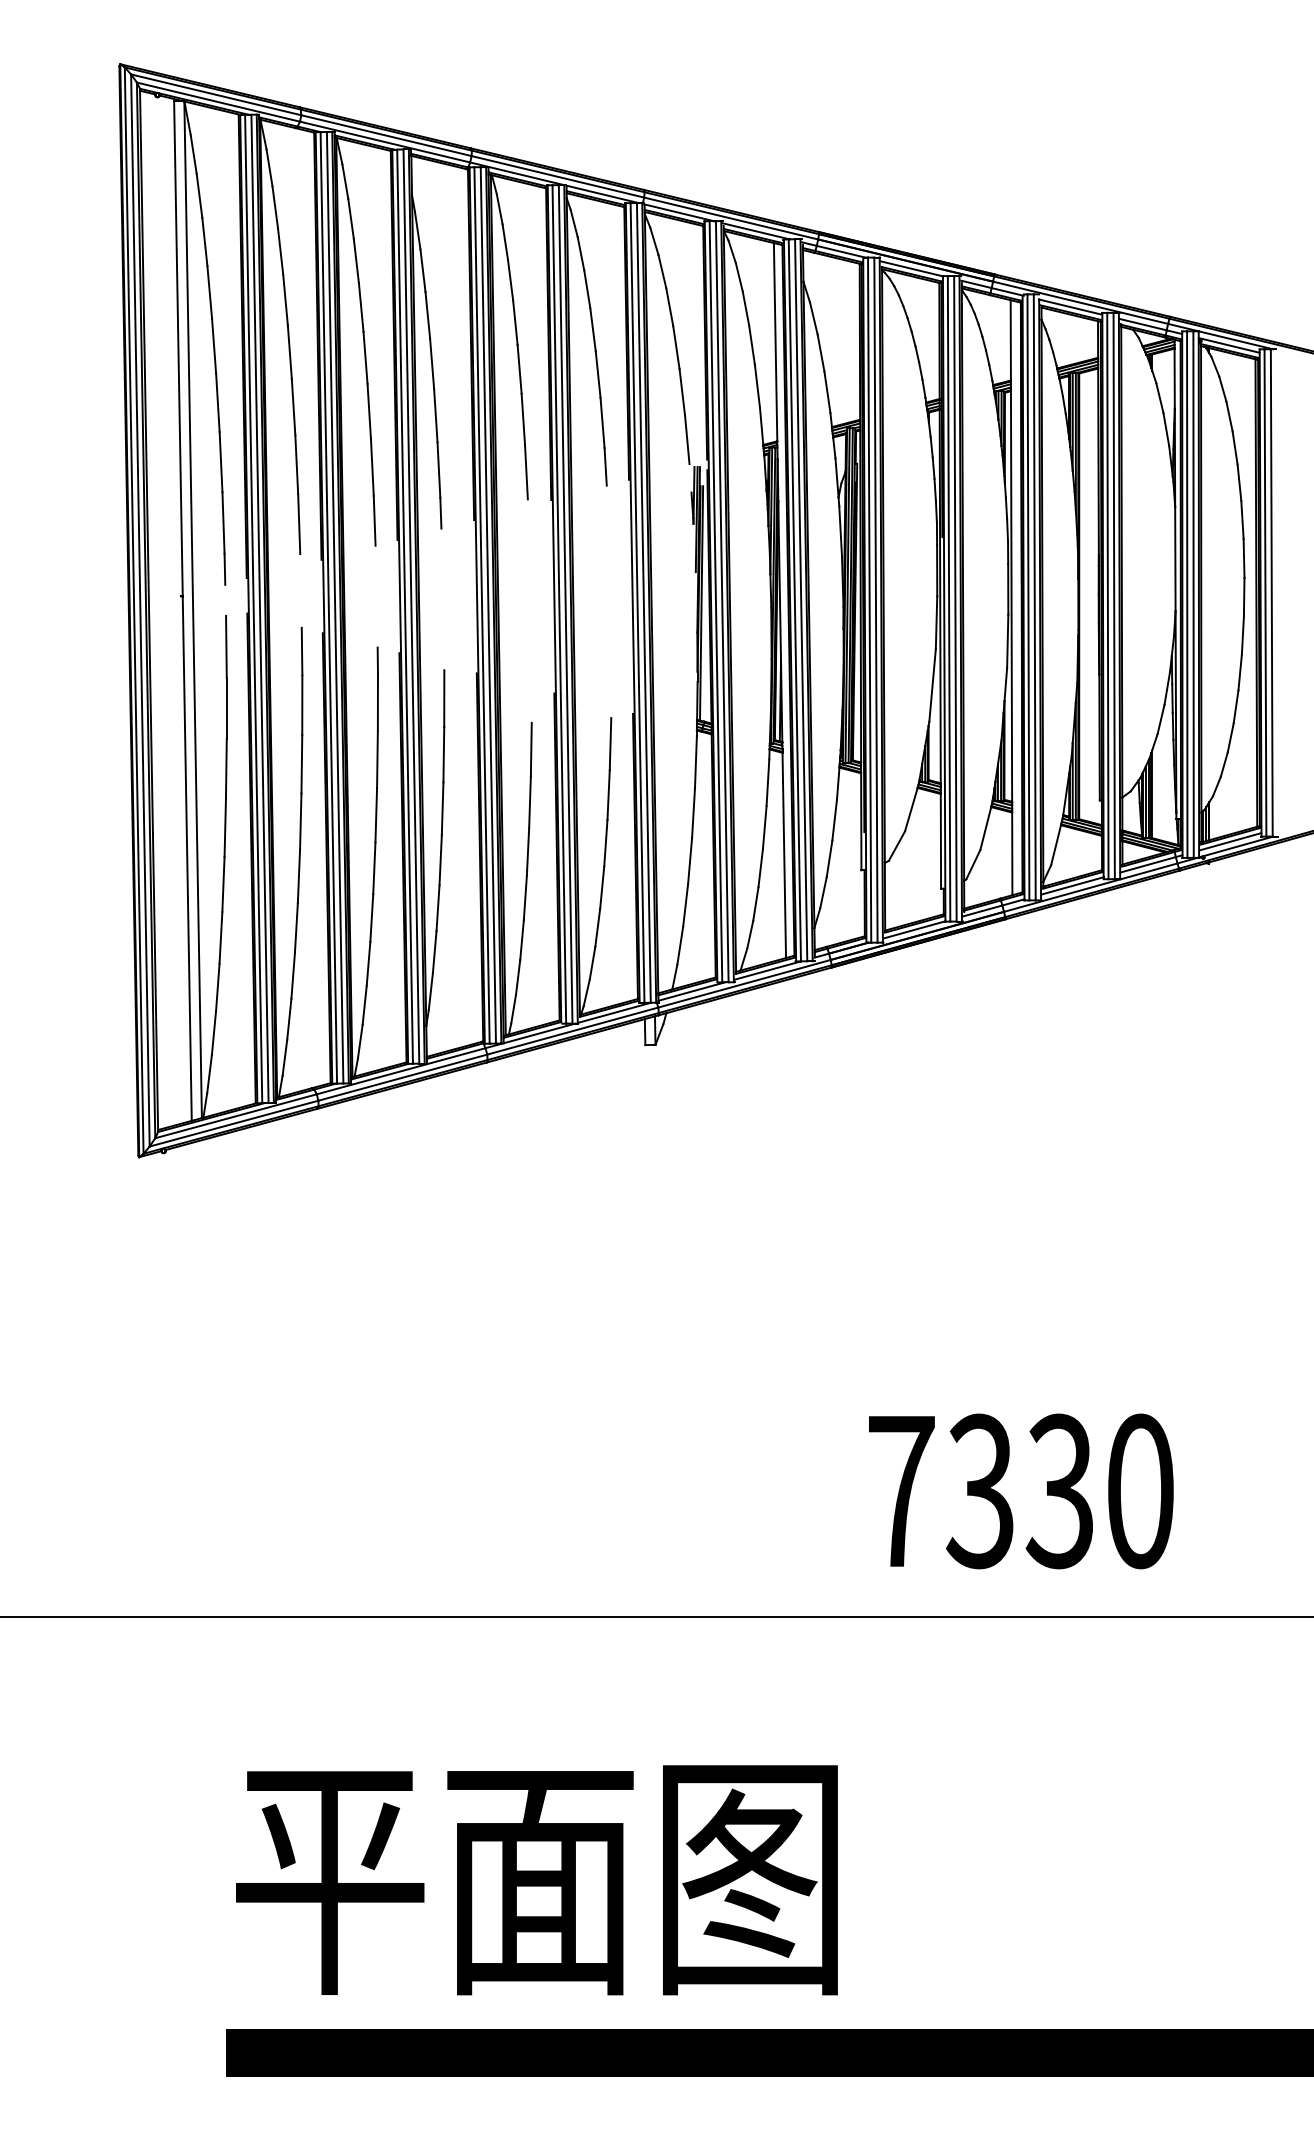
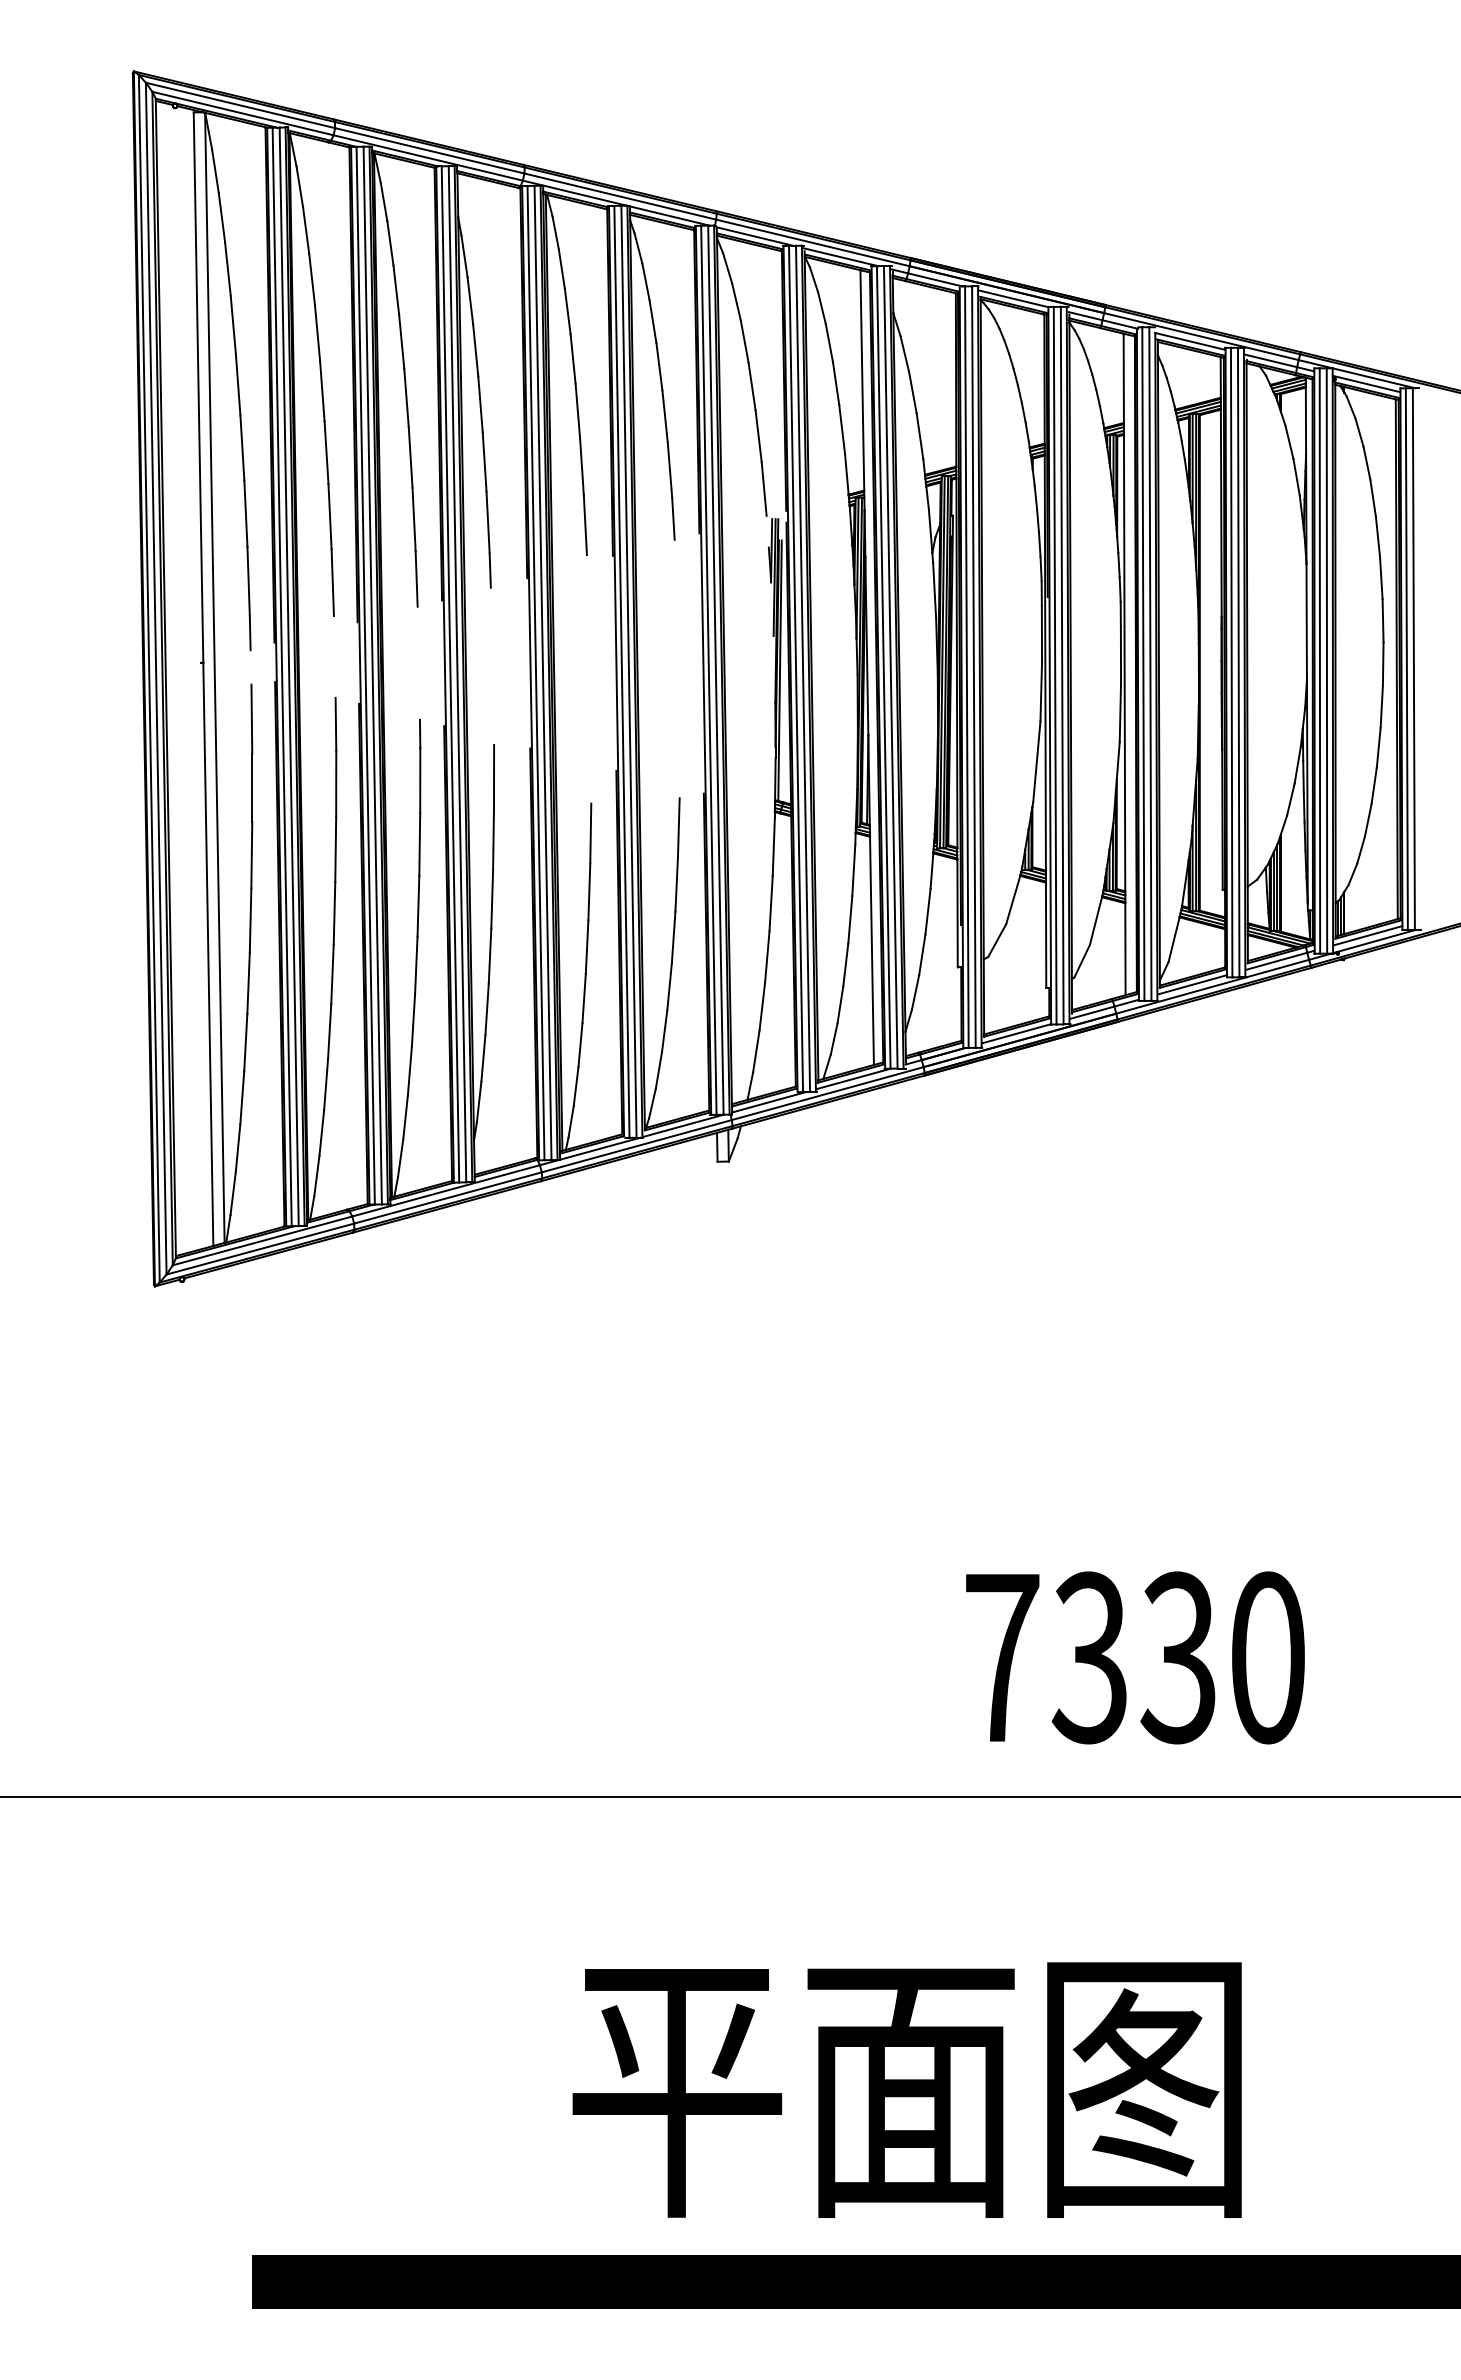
text: (536, 1880) -> (906, 2090), moved

